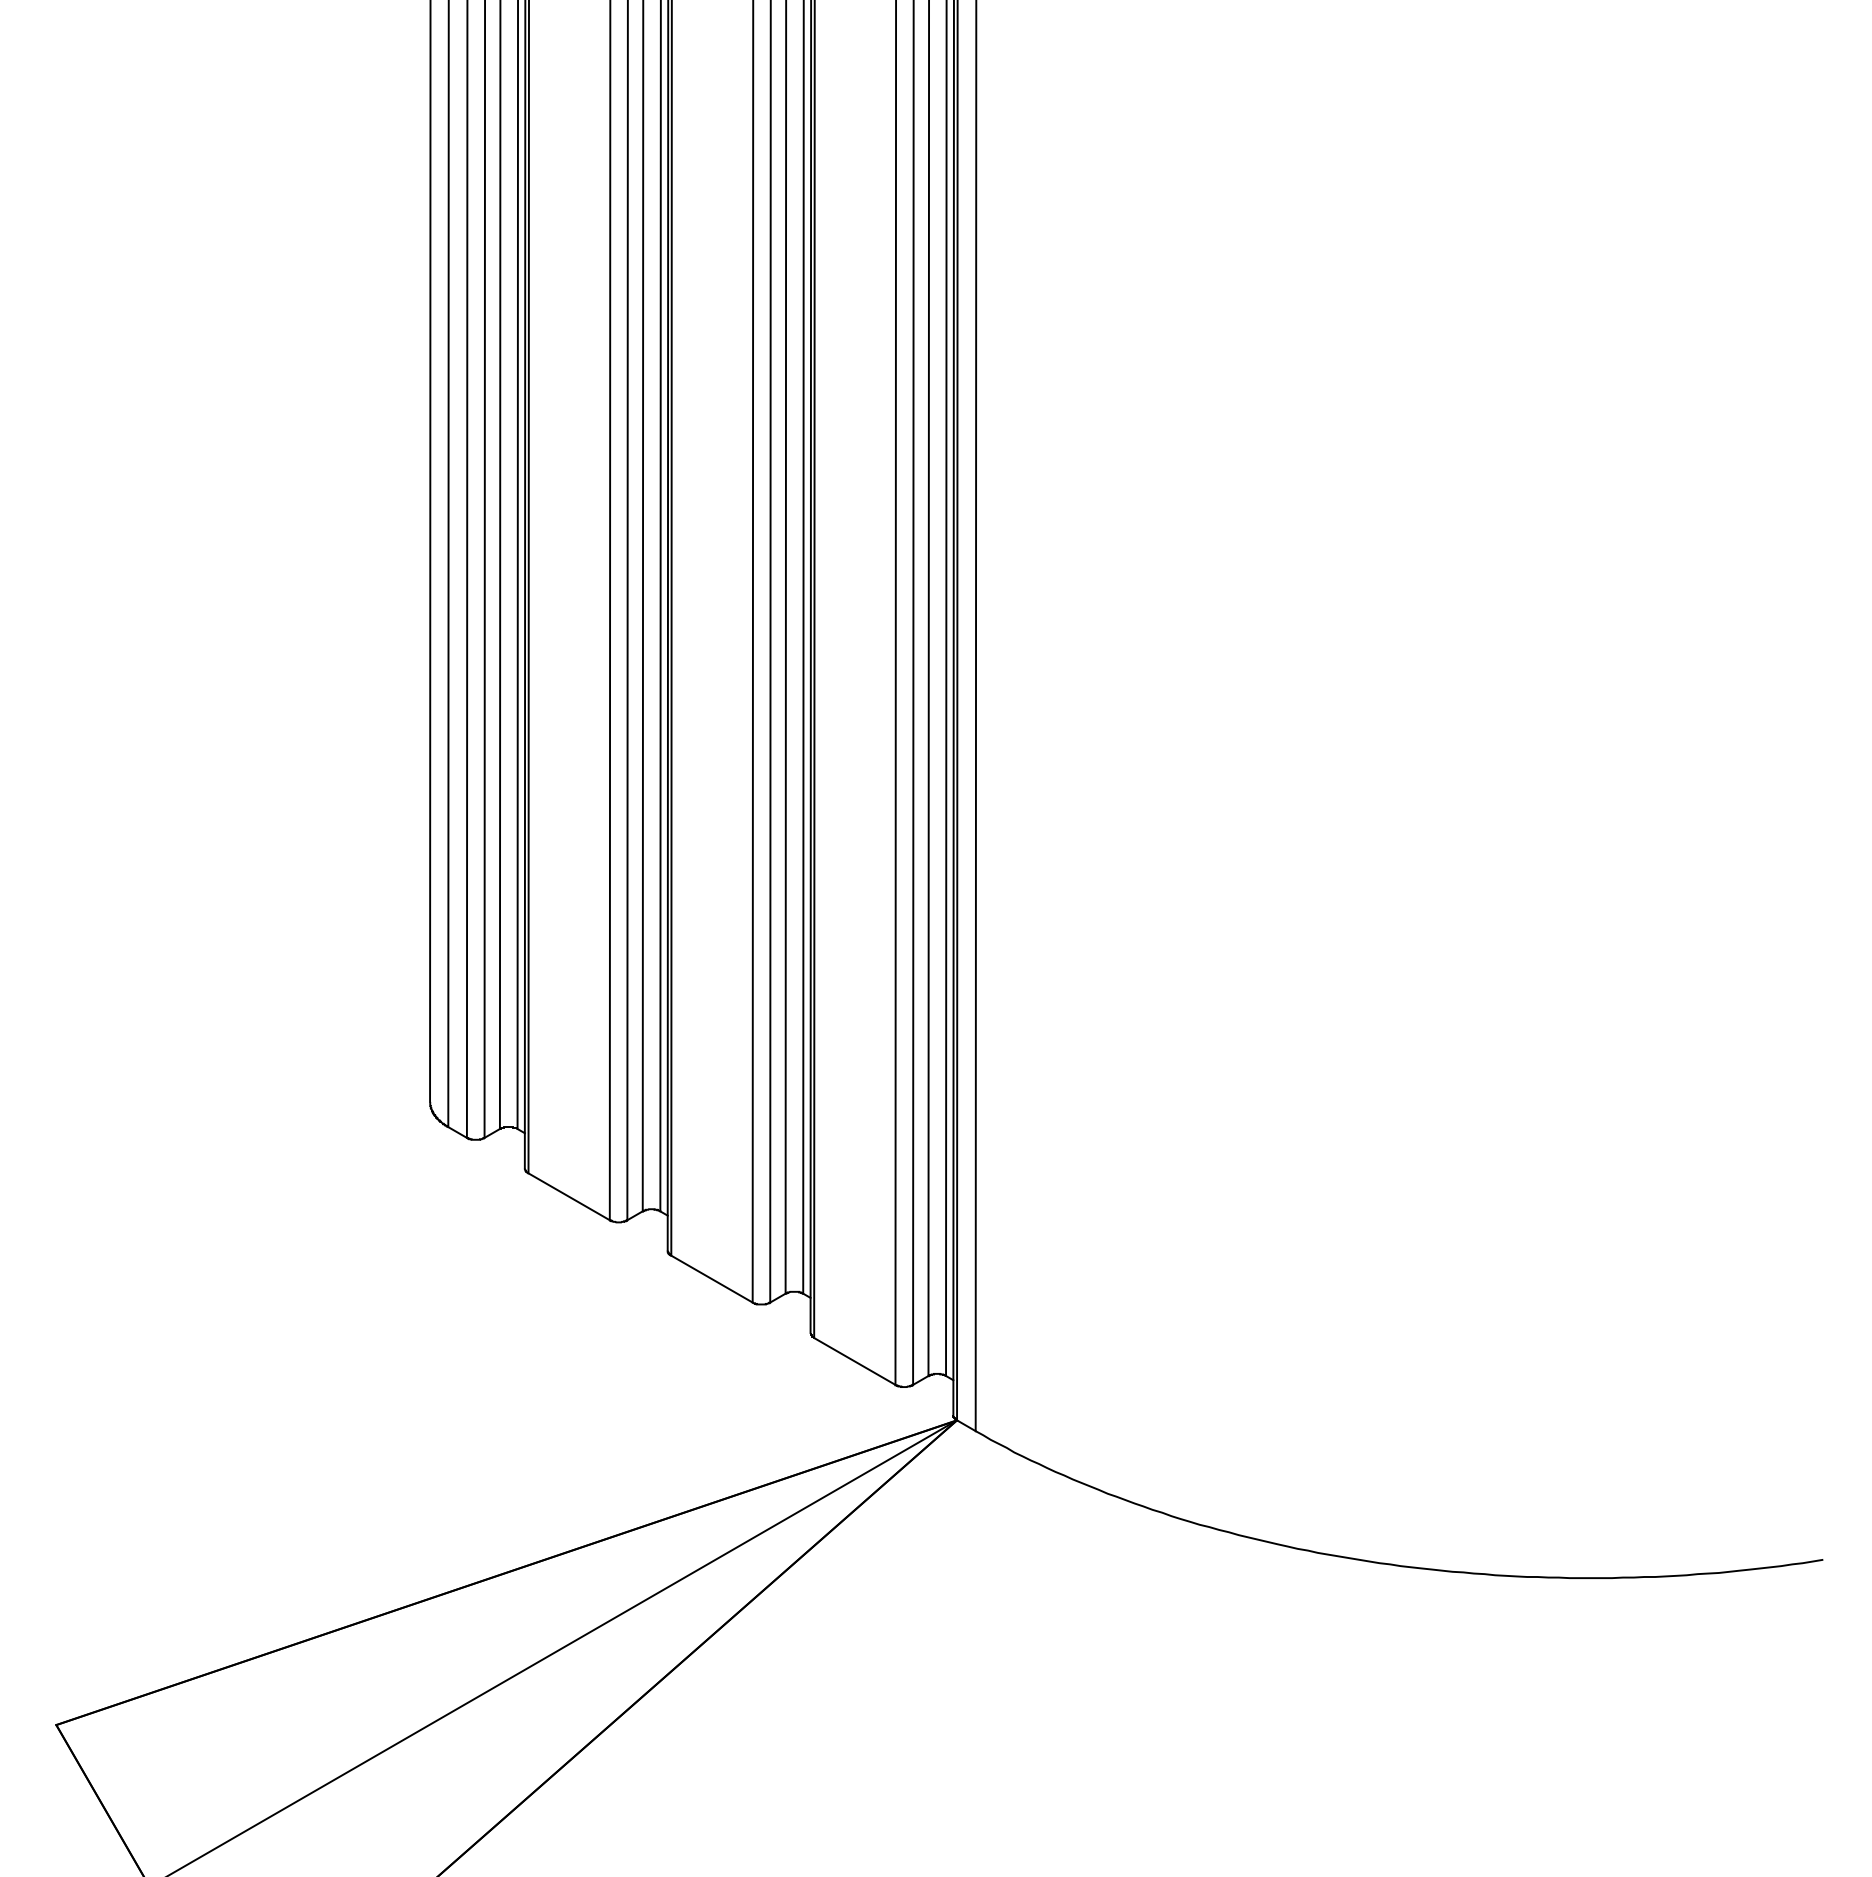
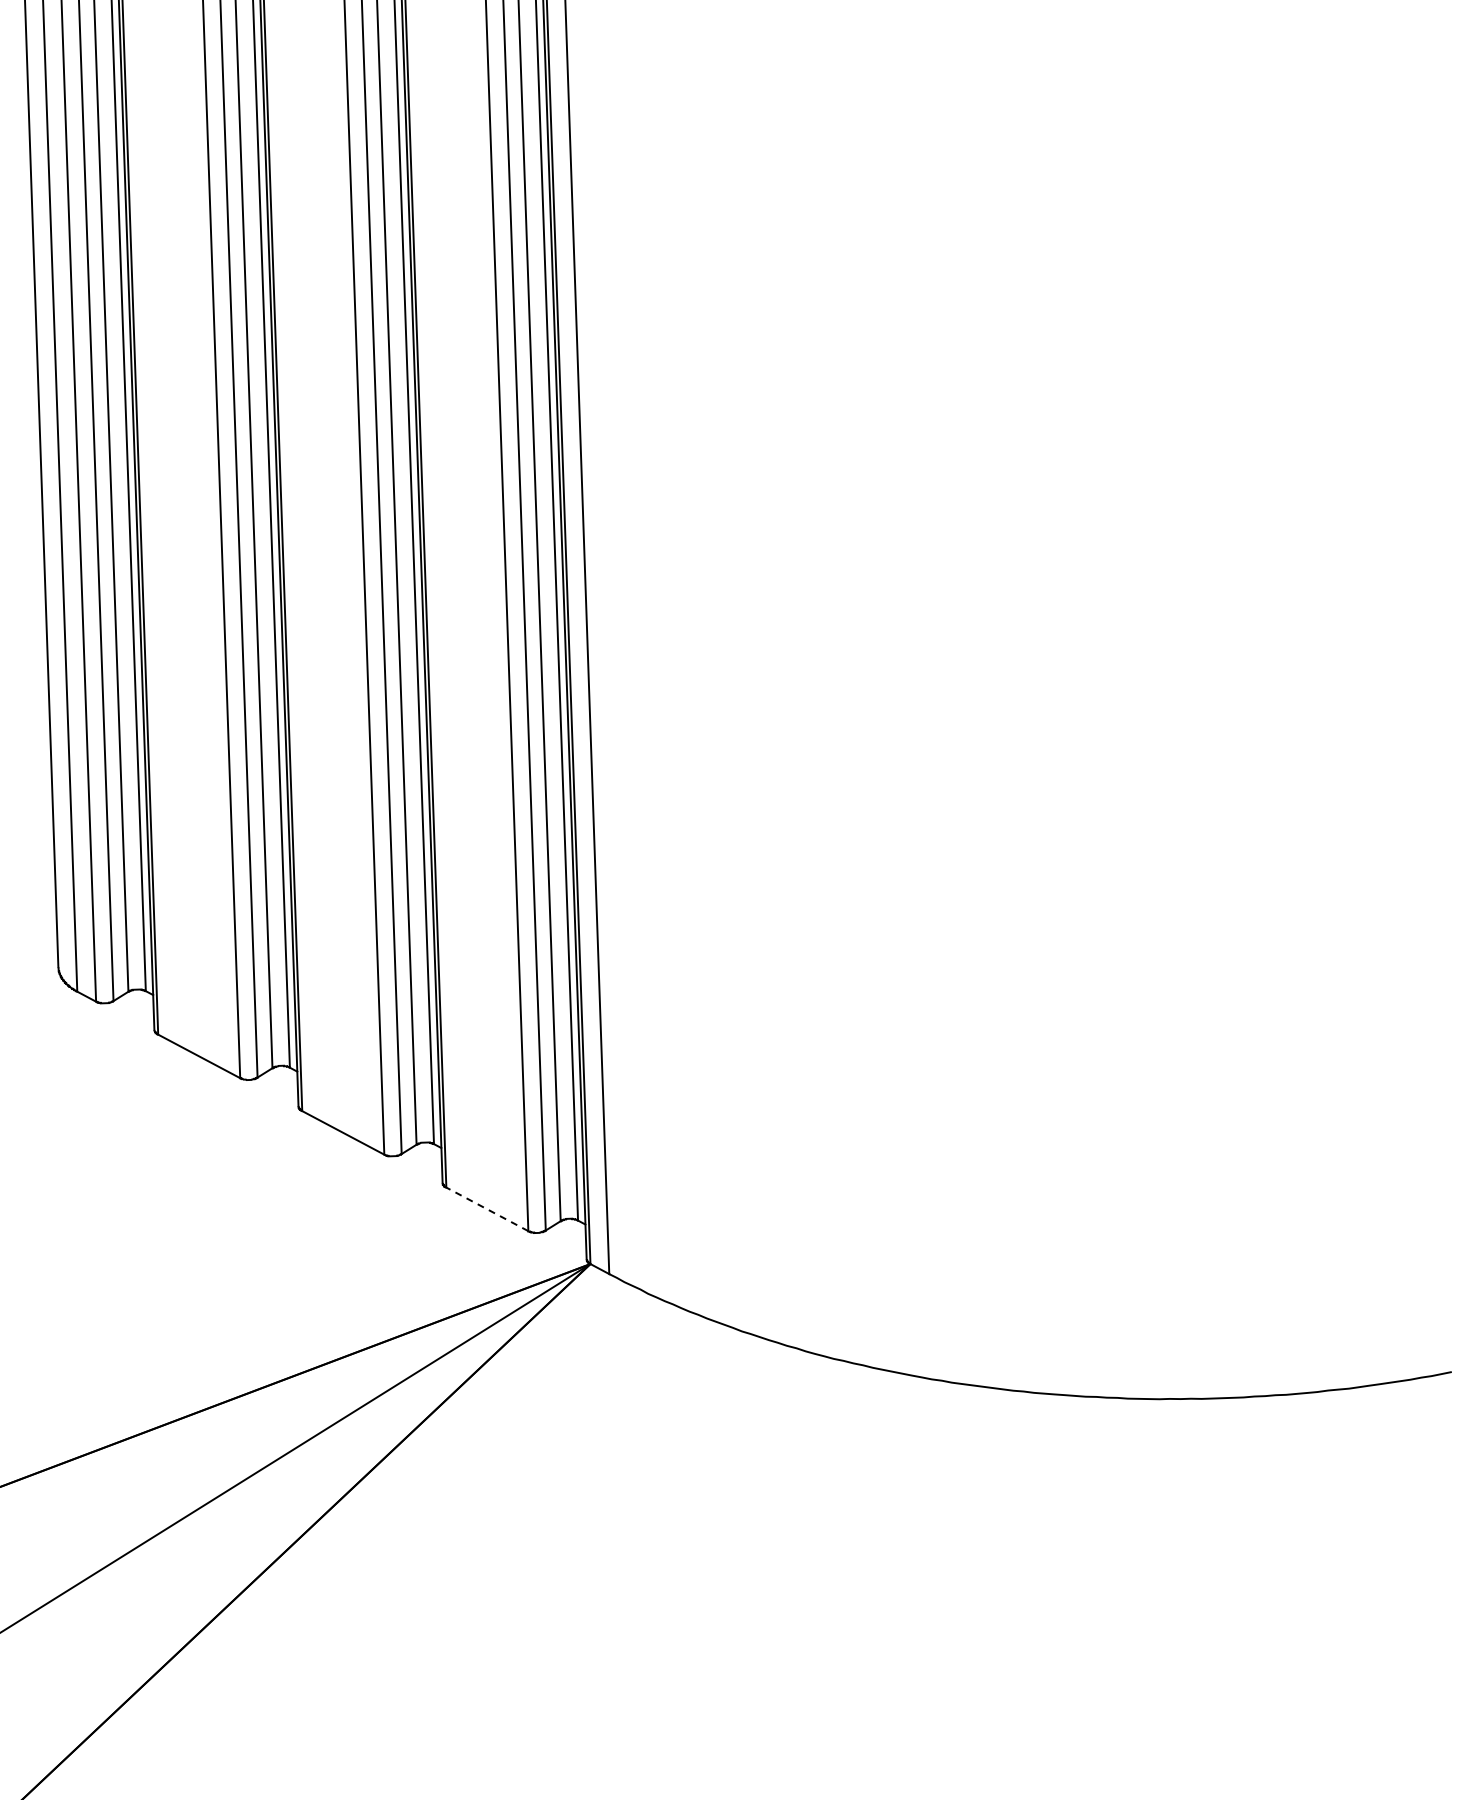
line: (854, 1361) -> (487, 1209), solid -> dashed

